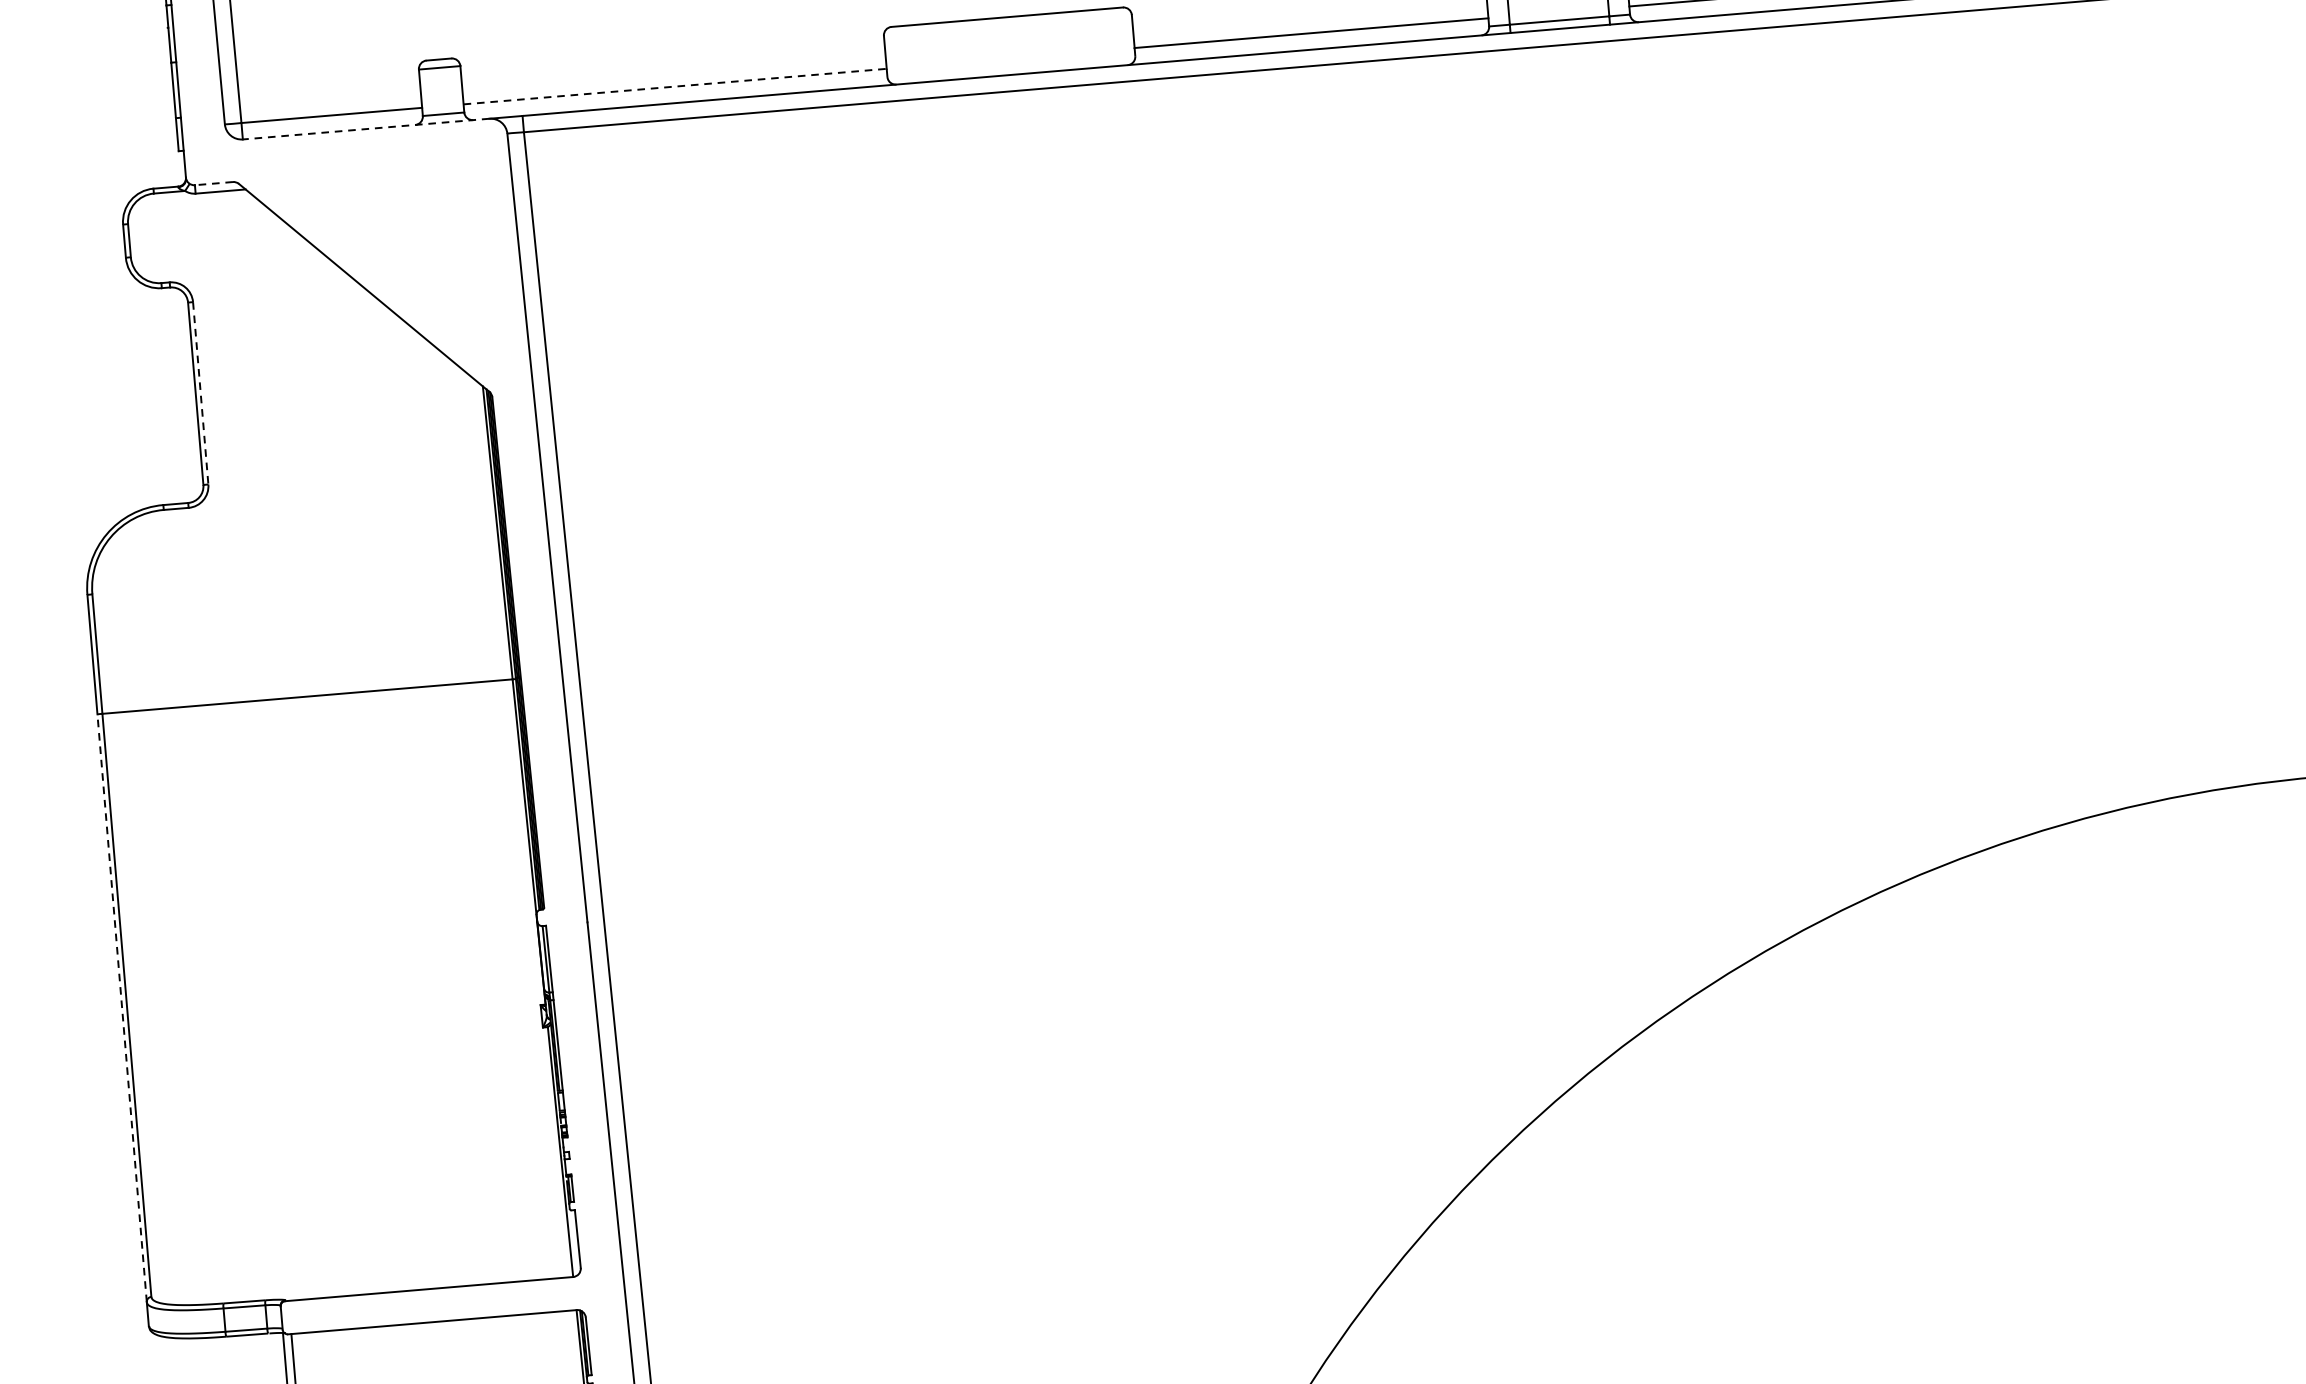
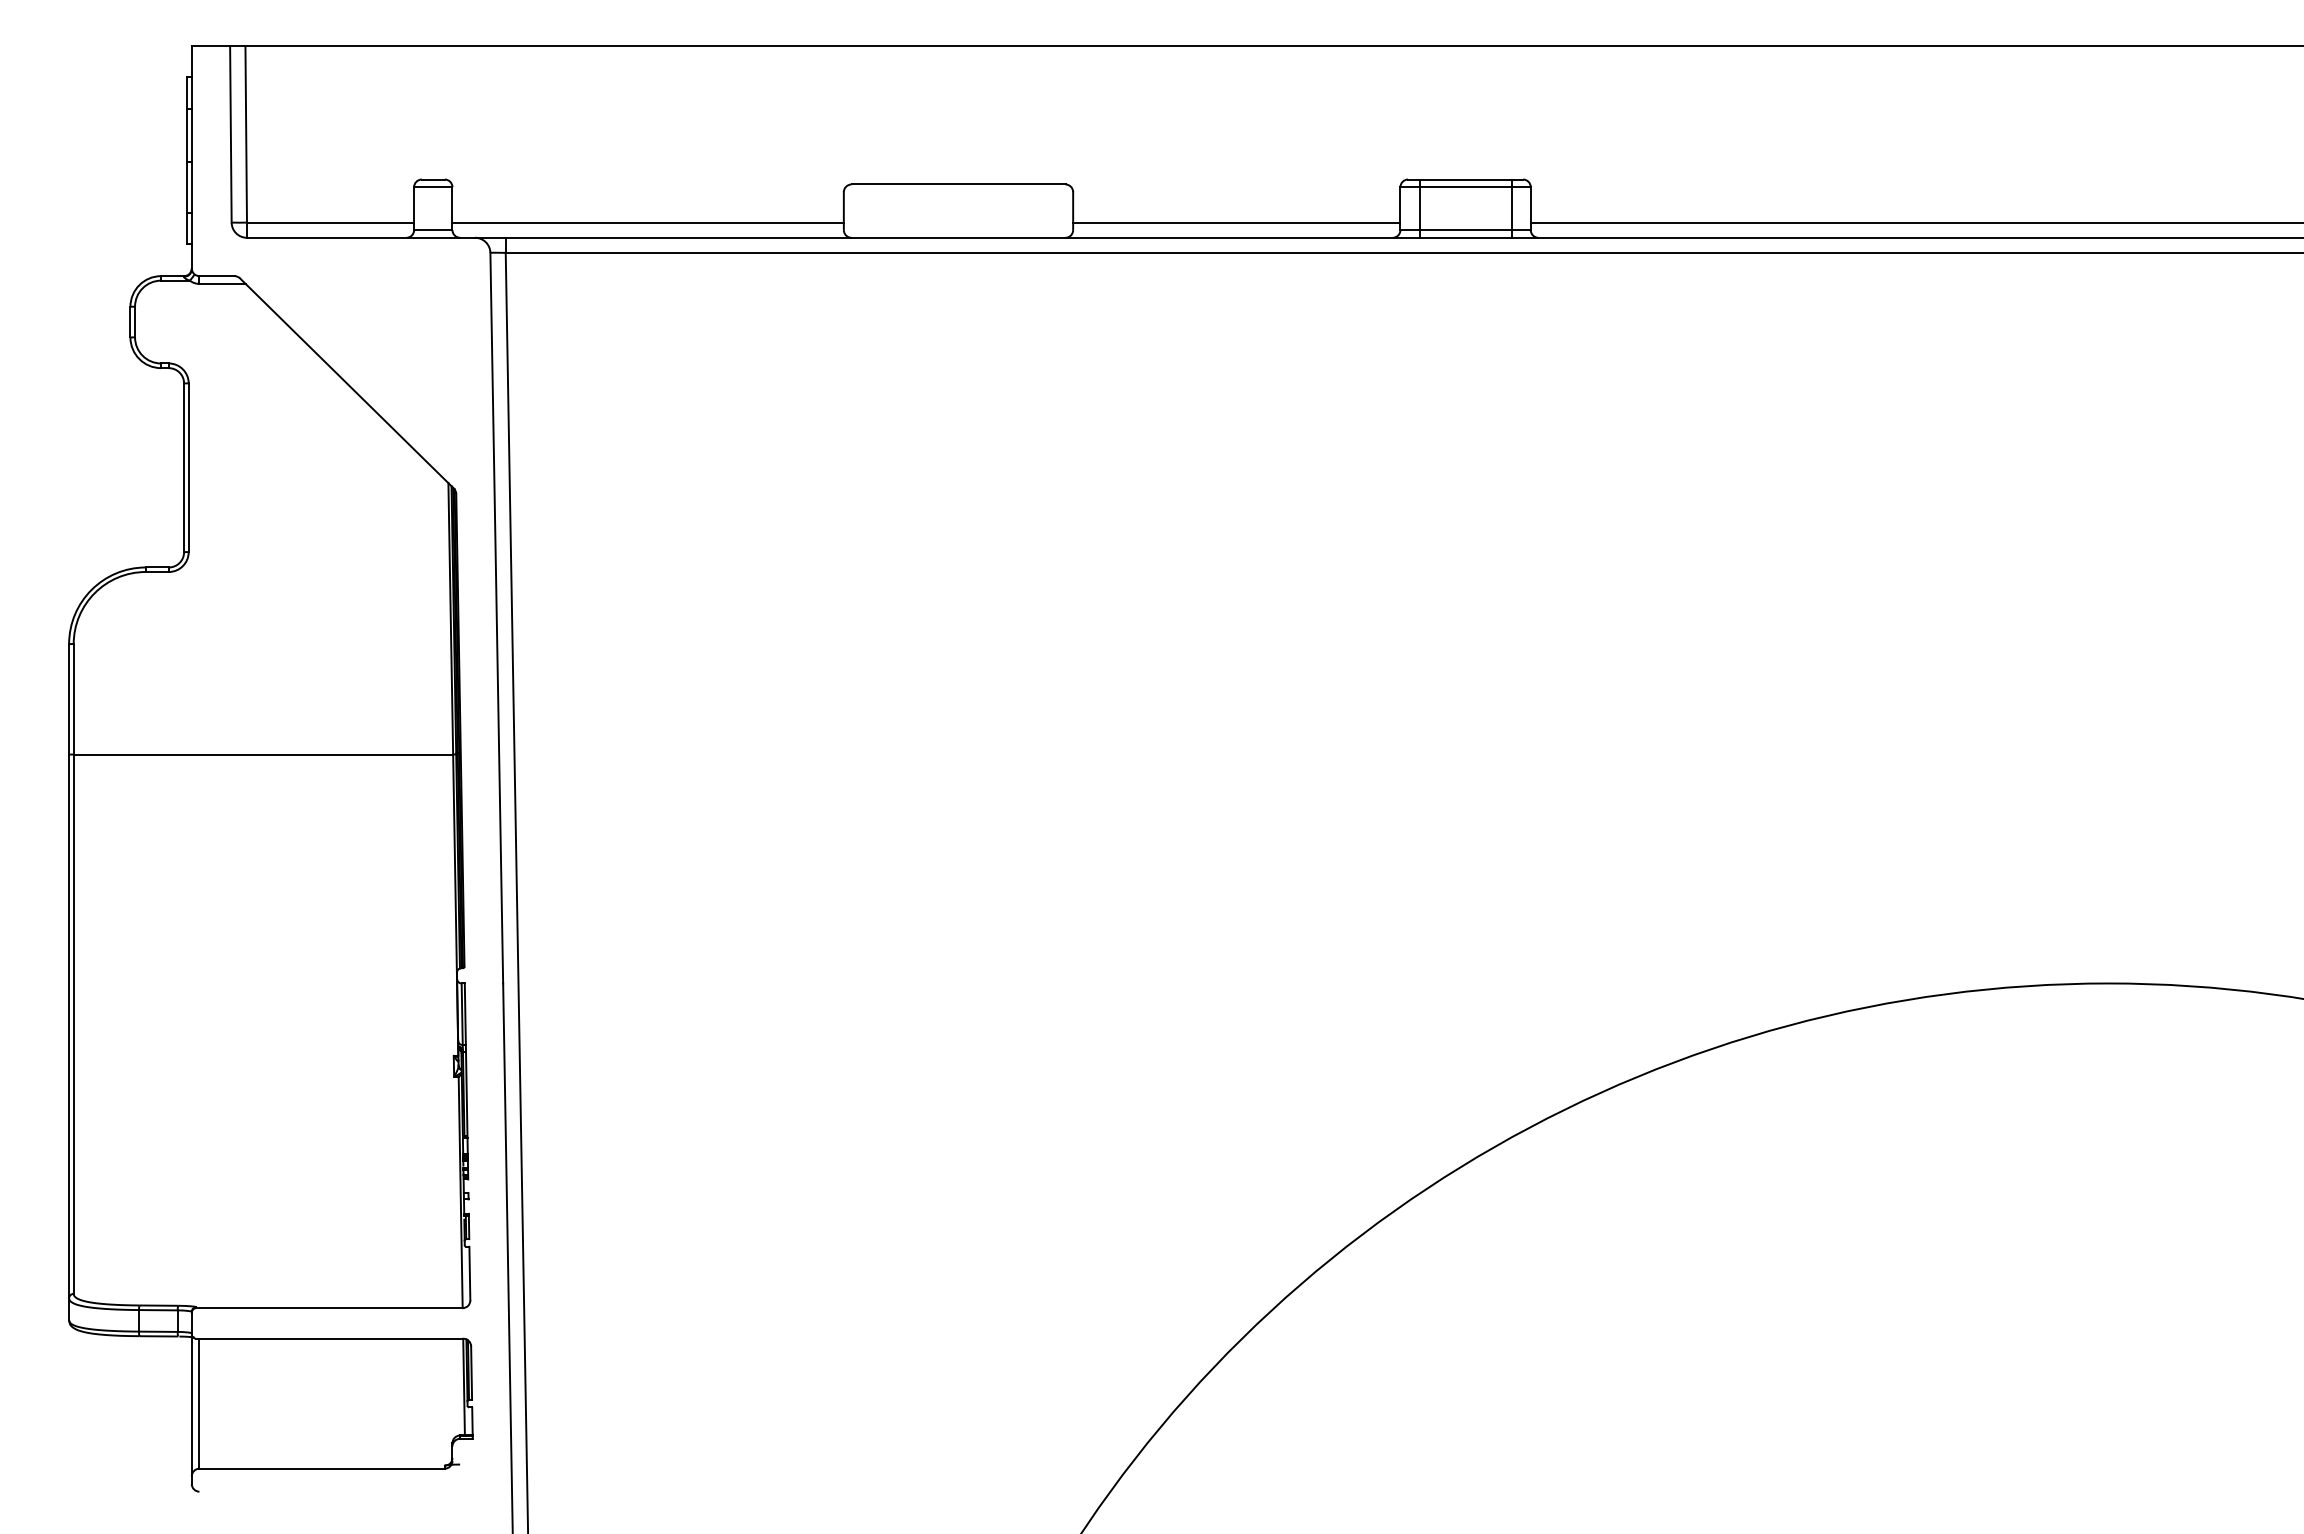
line: (675, 86) -> (648, 222), dashed -> solid
line: (365, 128) -> (360, 237), dashed -> solid
line: (214, 183) -> (217, 276), dashed -> solid
line: (200, 394) -> (188, 468), dashed -> solid
line: (122, 1008) -> (69, 1026), dashed -> solid

